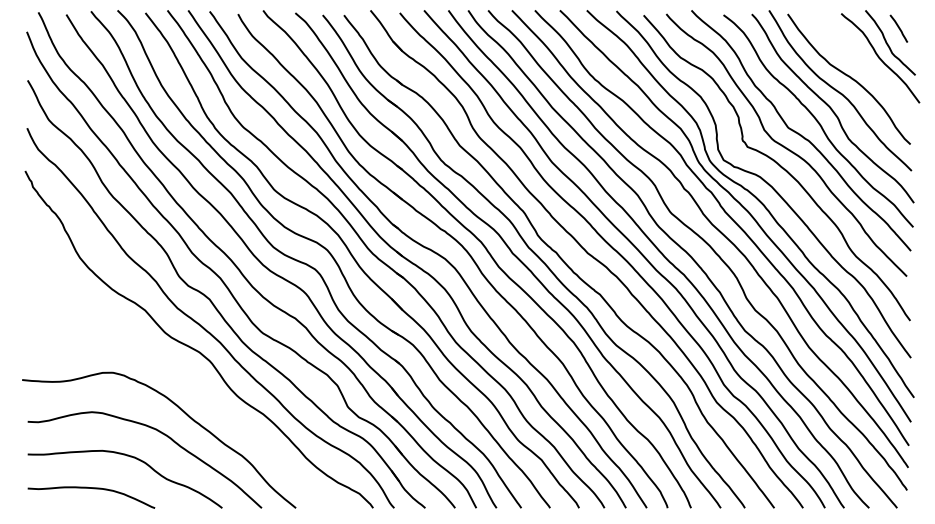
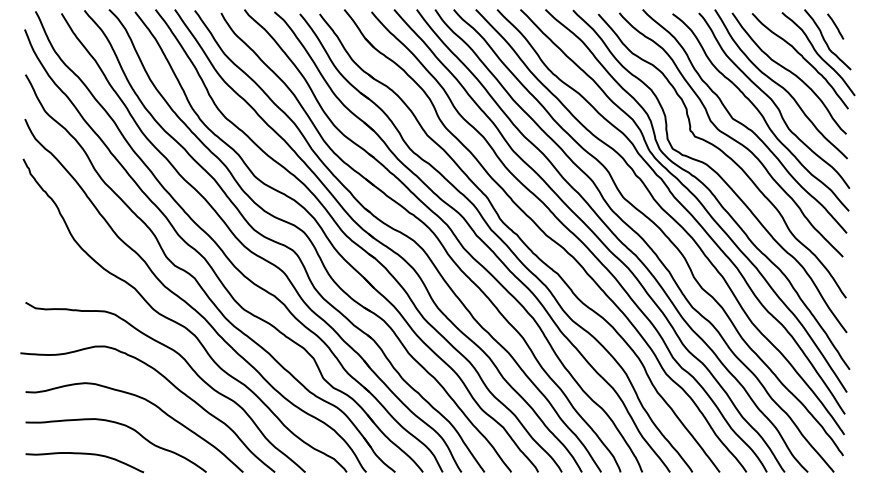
curve: (863, 62) -> (802, 58), added
curve: (203, 394) -> (189, 366), added

